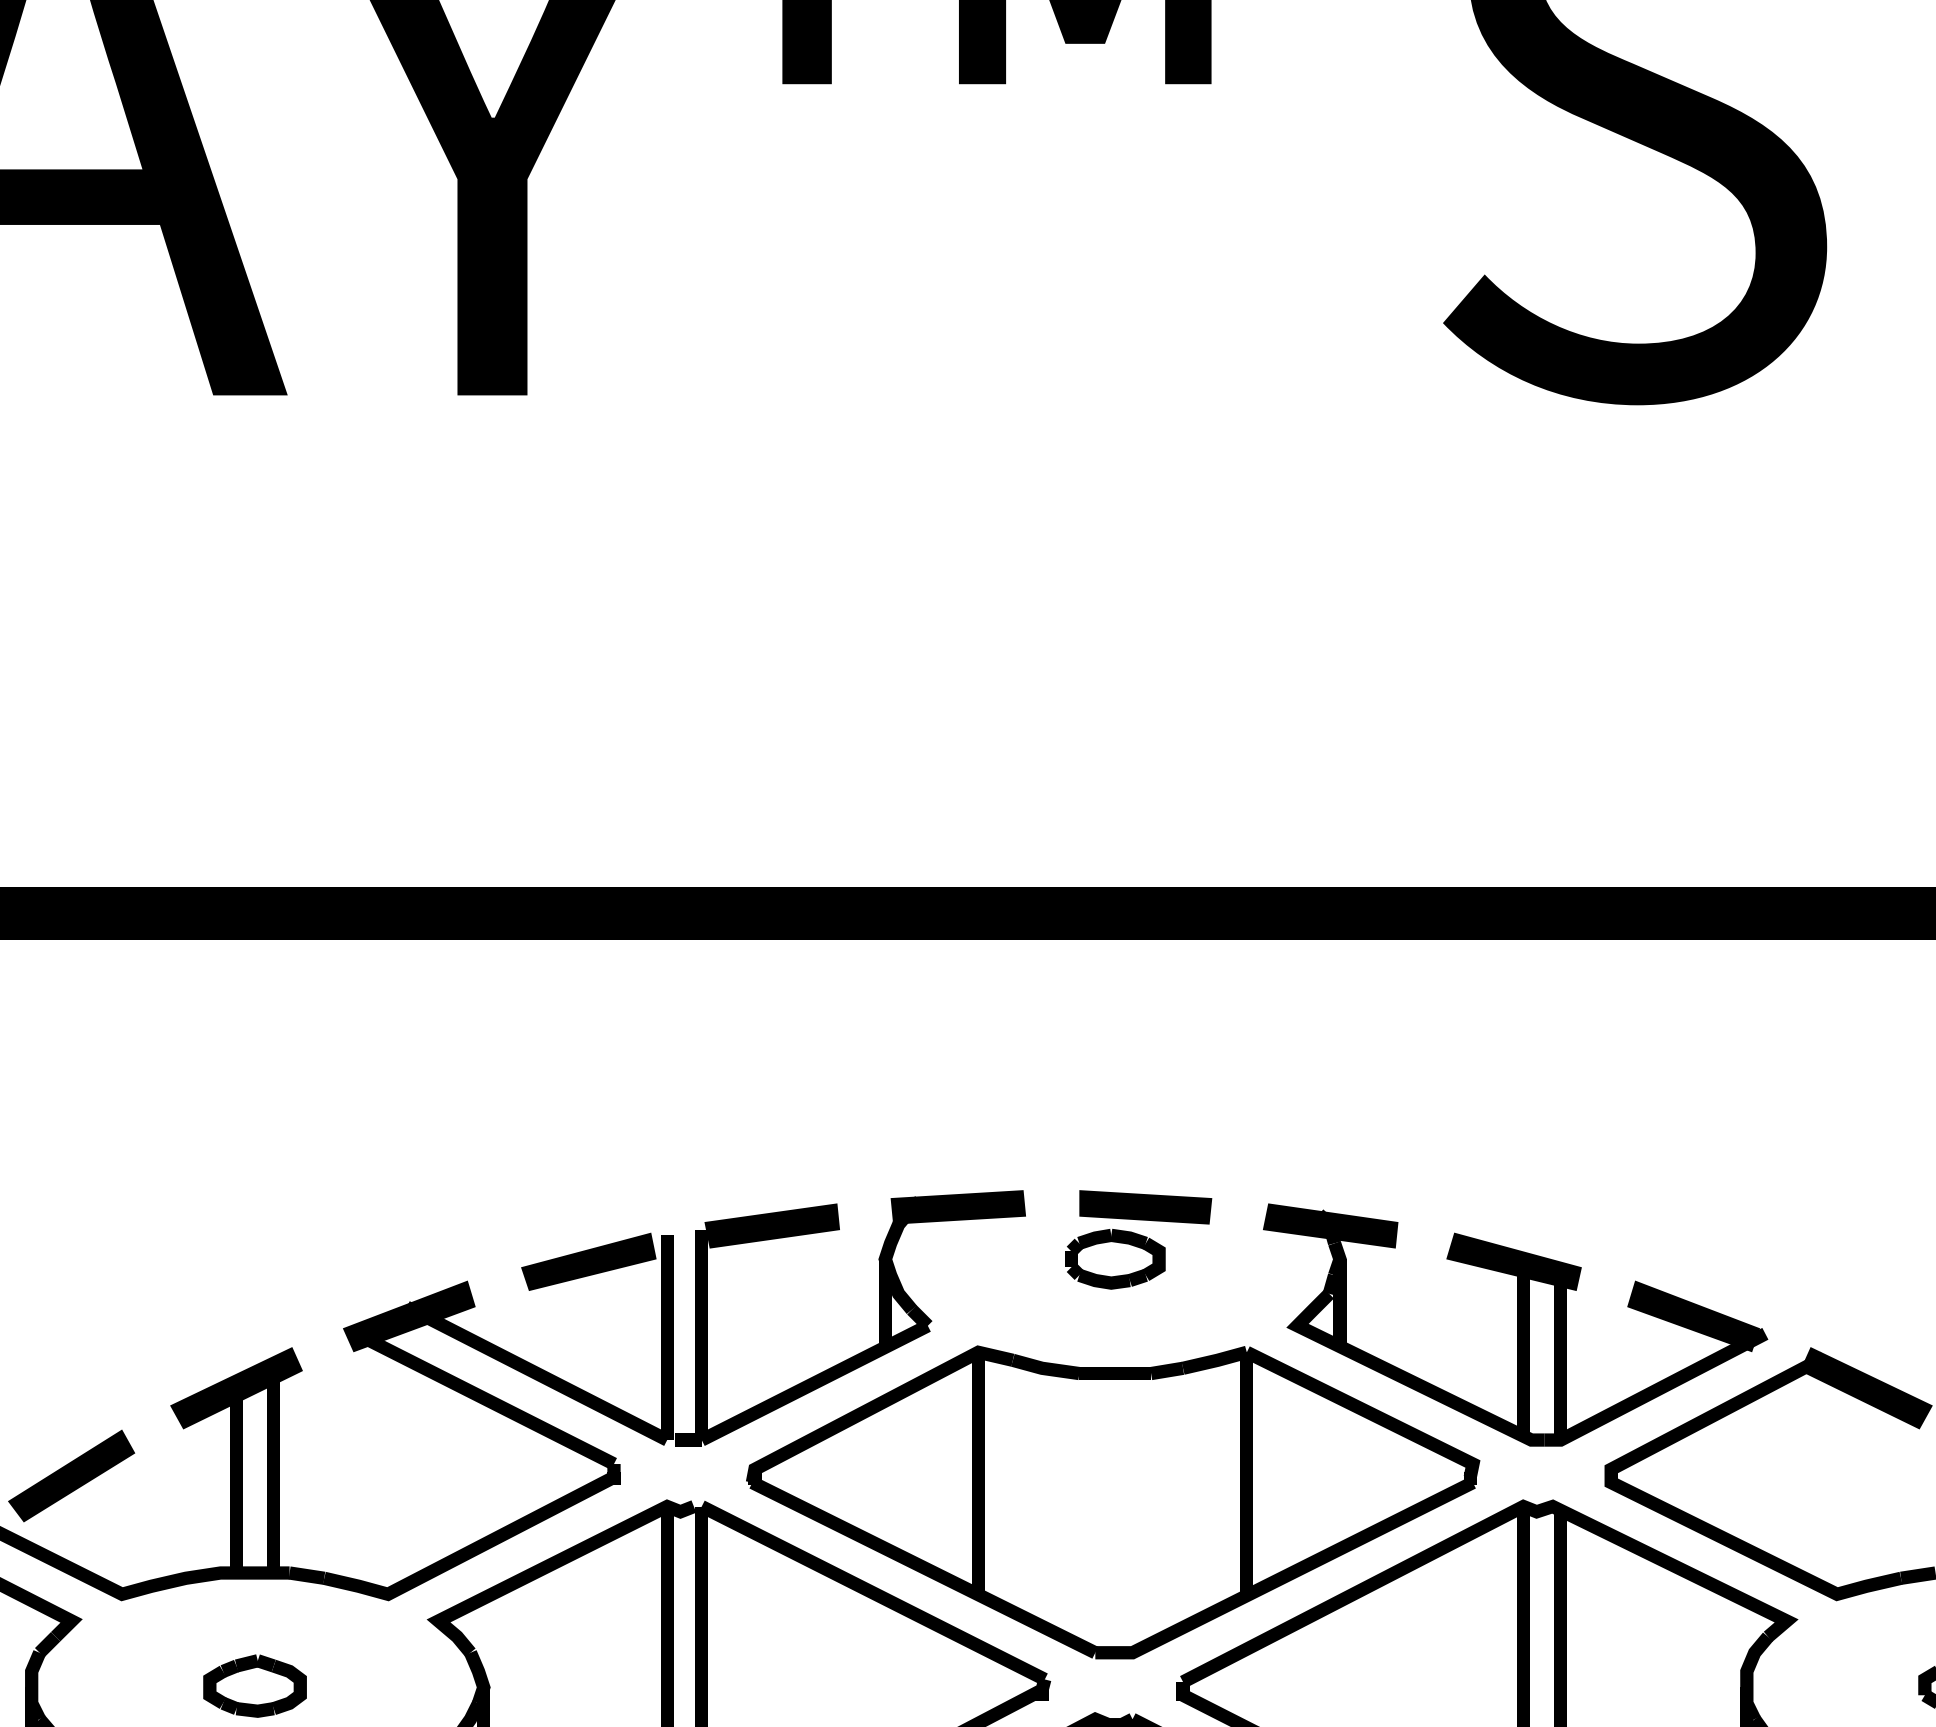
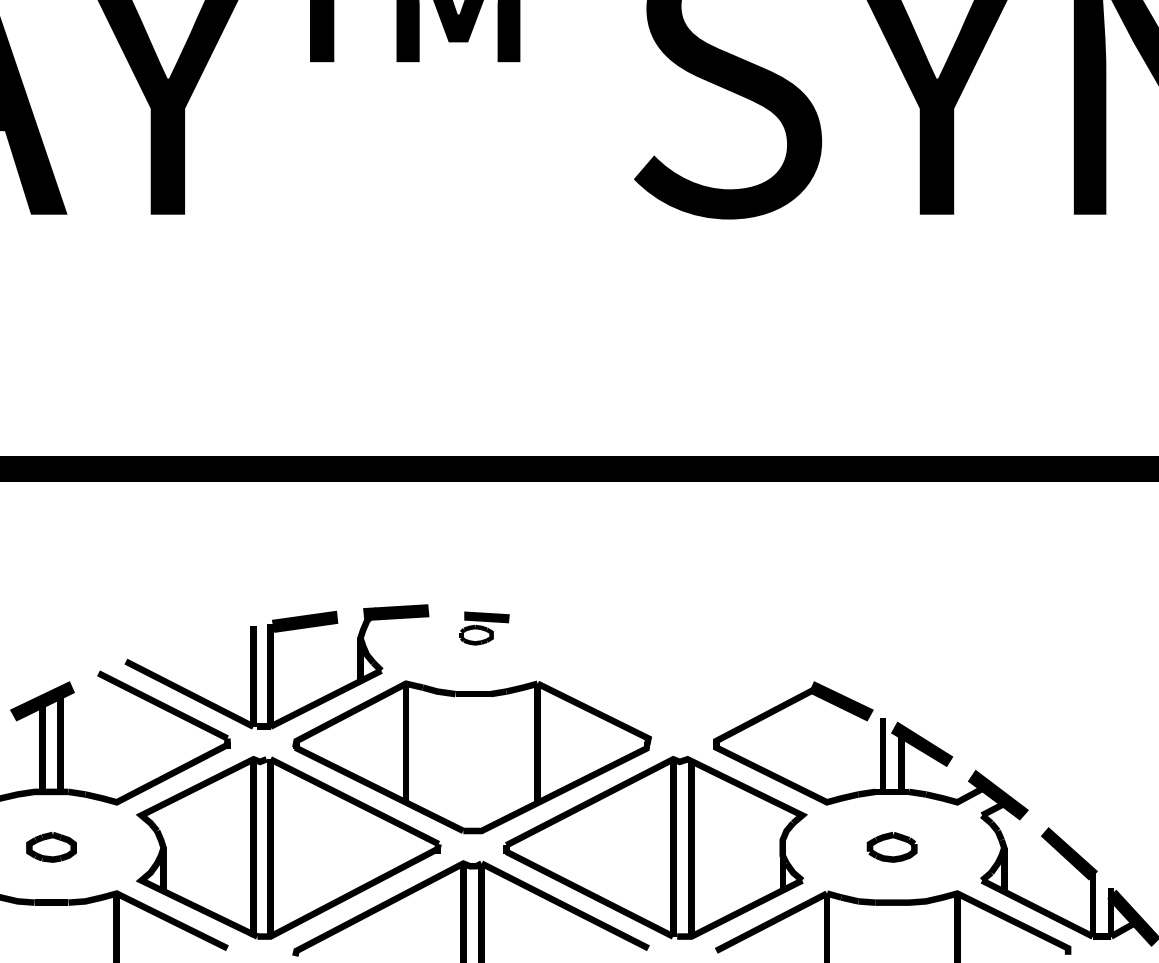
part: (1138, 1239) -> (484, 628), size x0.7
fill: (587, 1262) -> (214, 639), removed
fill: (407, 1315) -> (126, 665), removed
part: (1515, 1323) -> (669, 669), removed

